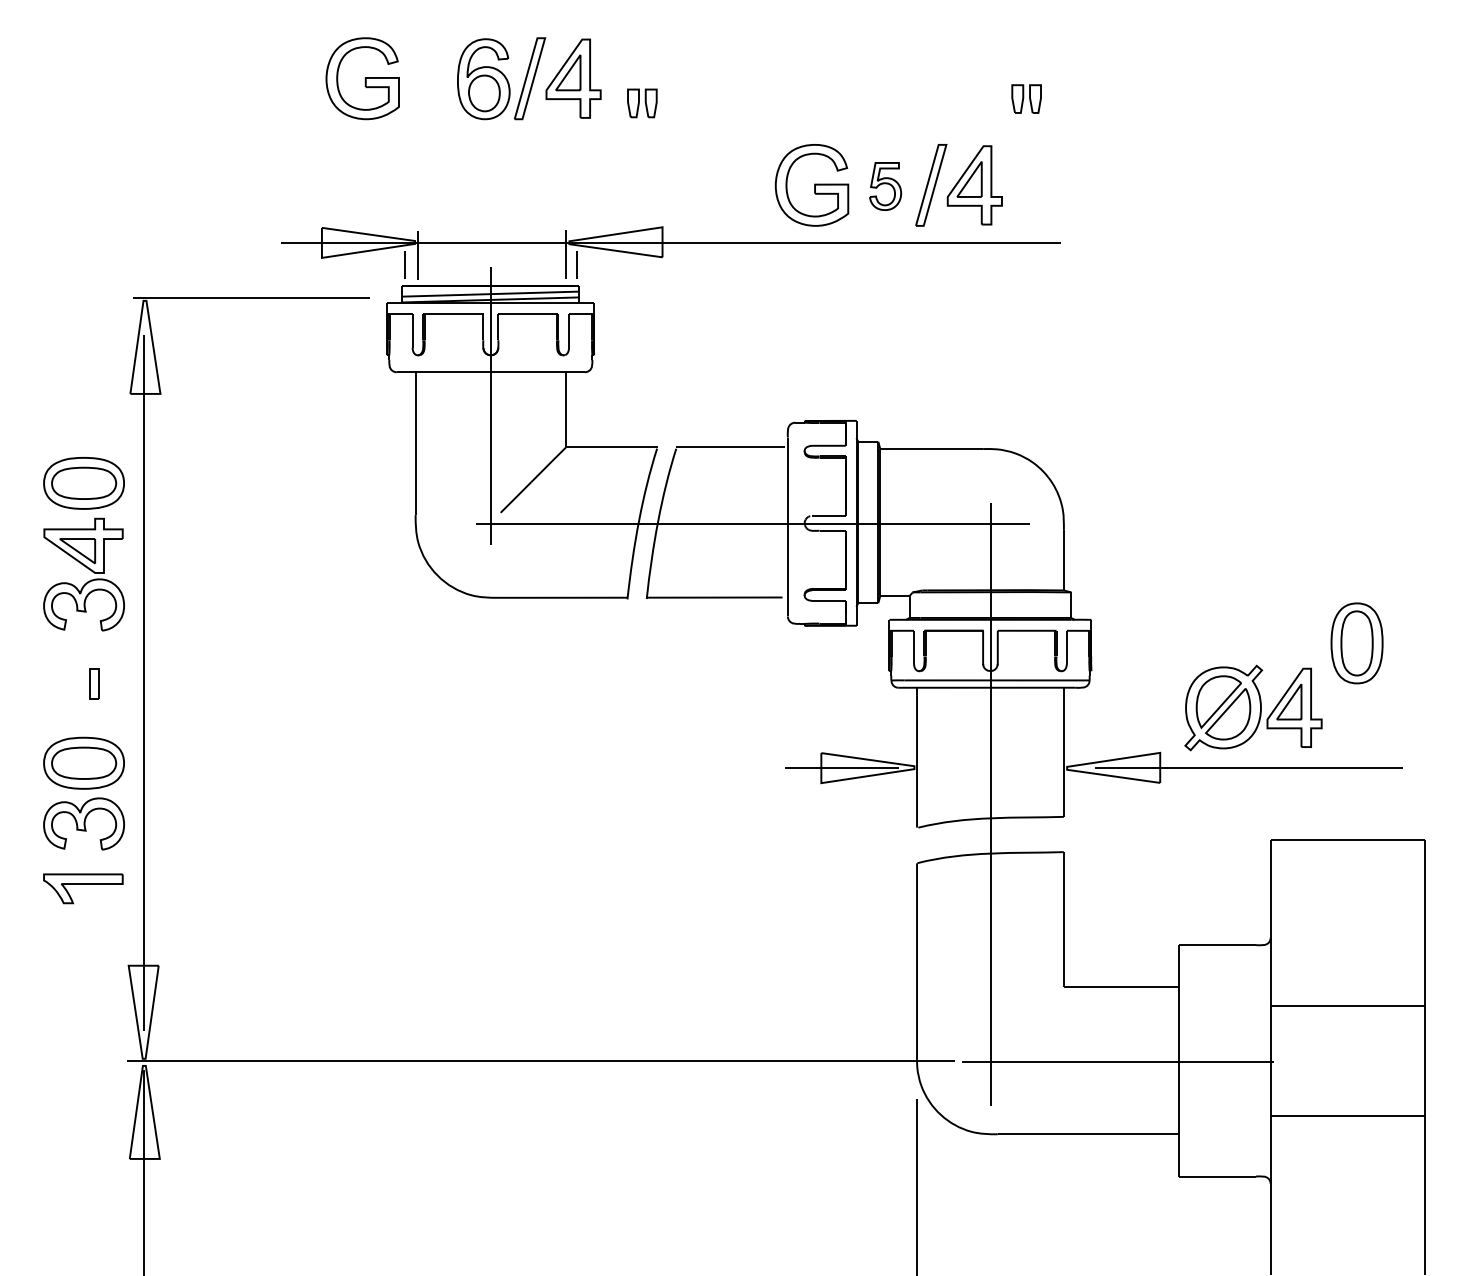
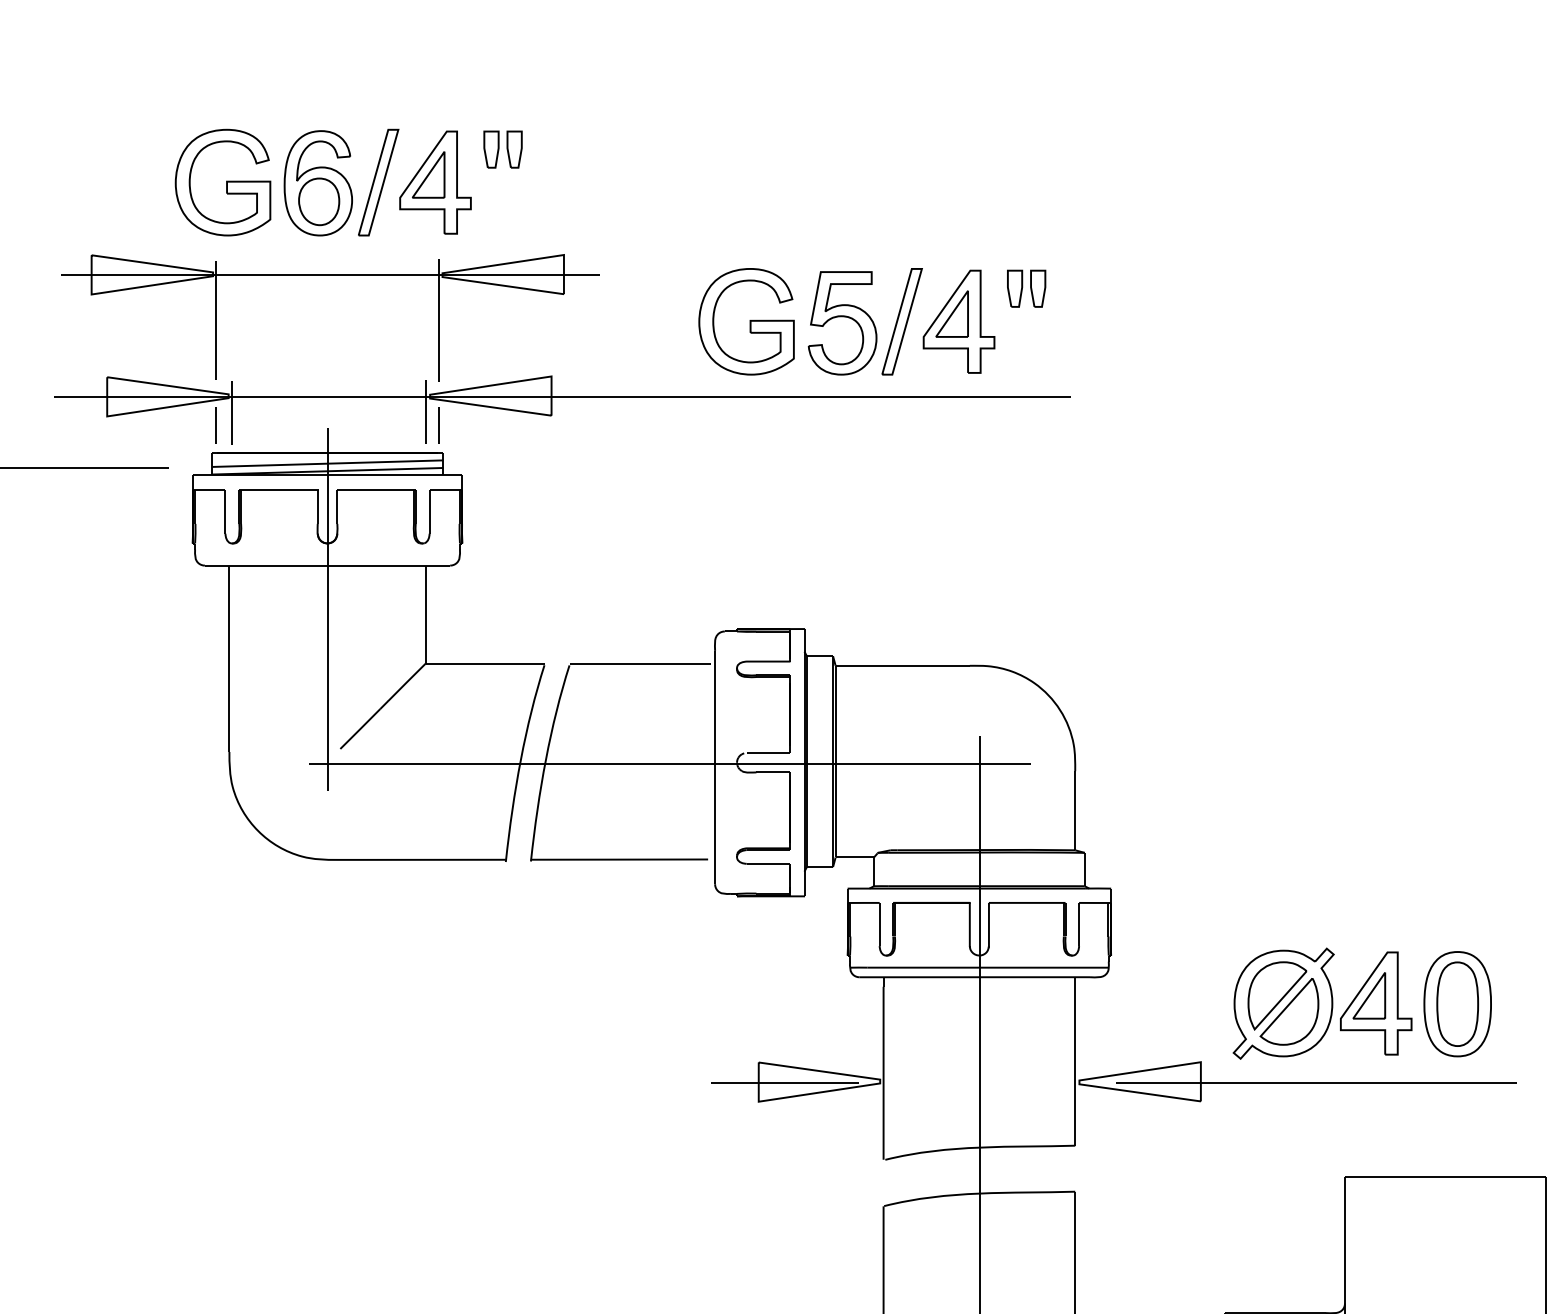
part: (362, 78) -> (222, 182), moved
part: (1026, 98) -> (1026, 288), moved
part: (642, 103) -> (503, 149), moved
part: (493, 150) -> (331, 276), added
part: (885, 186) -> (842, 323), size x1.67
part: (1356, 643) -> (1456, 1004), moved

